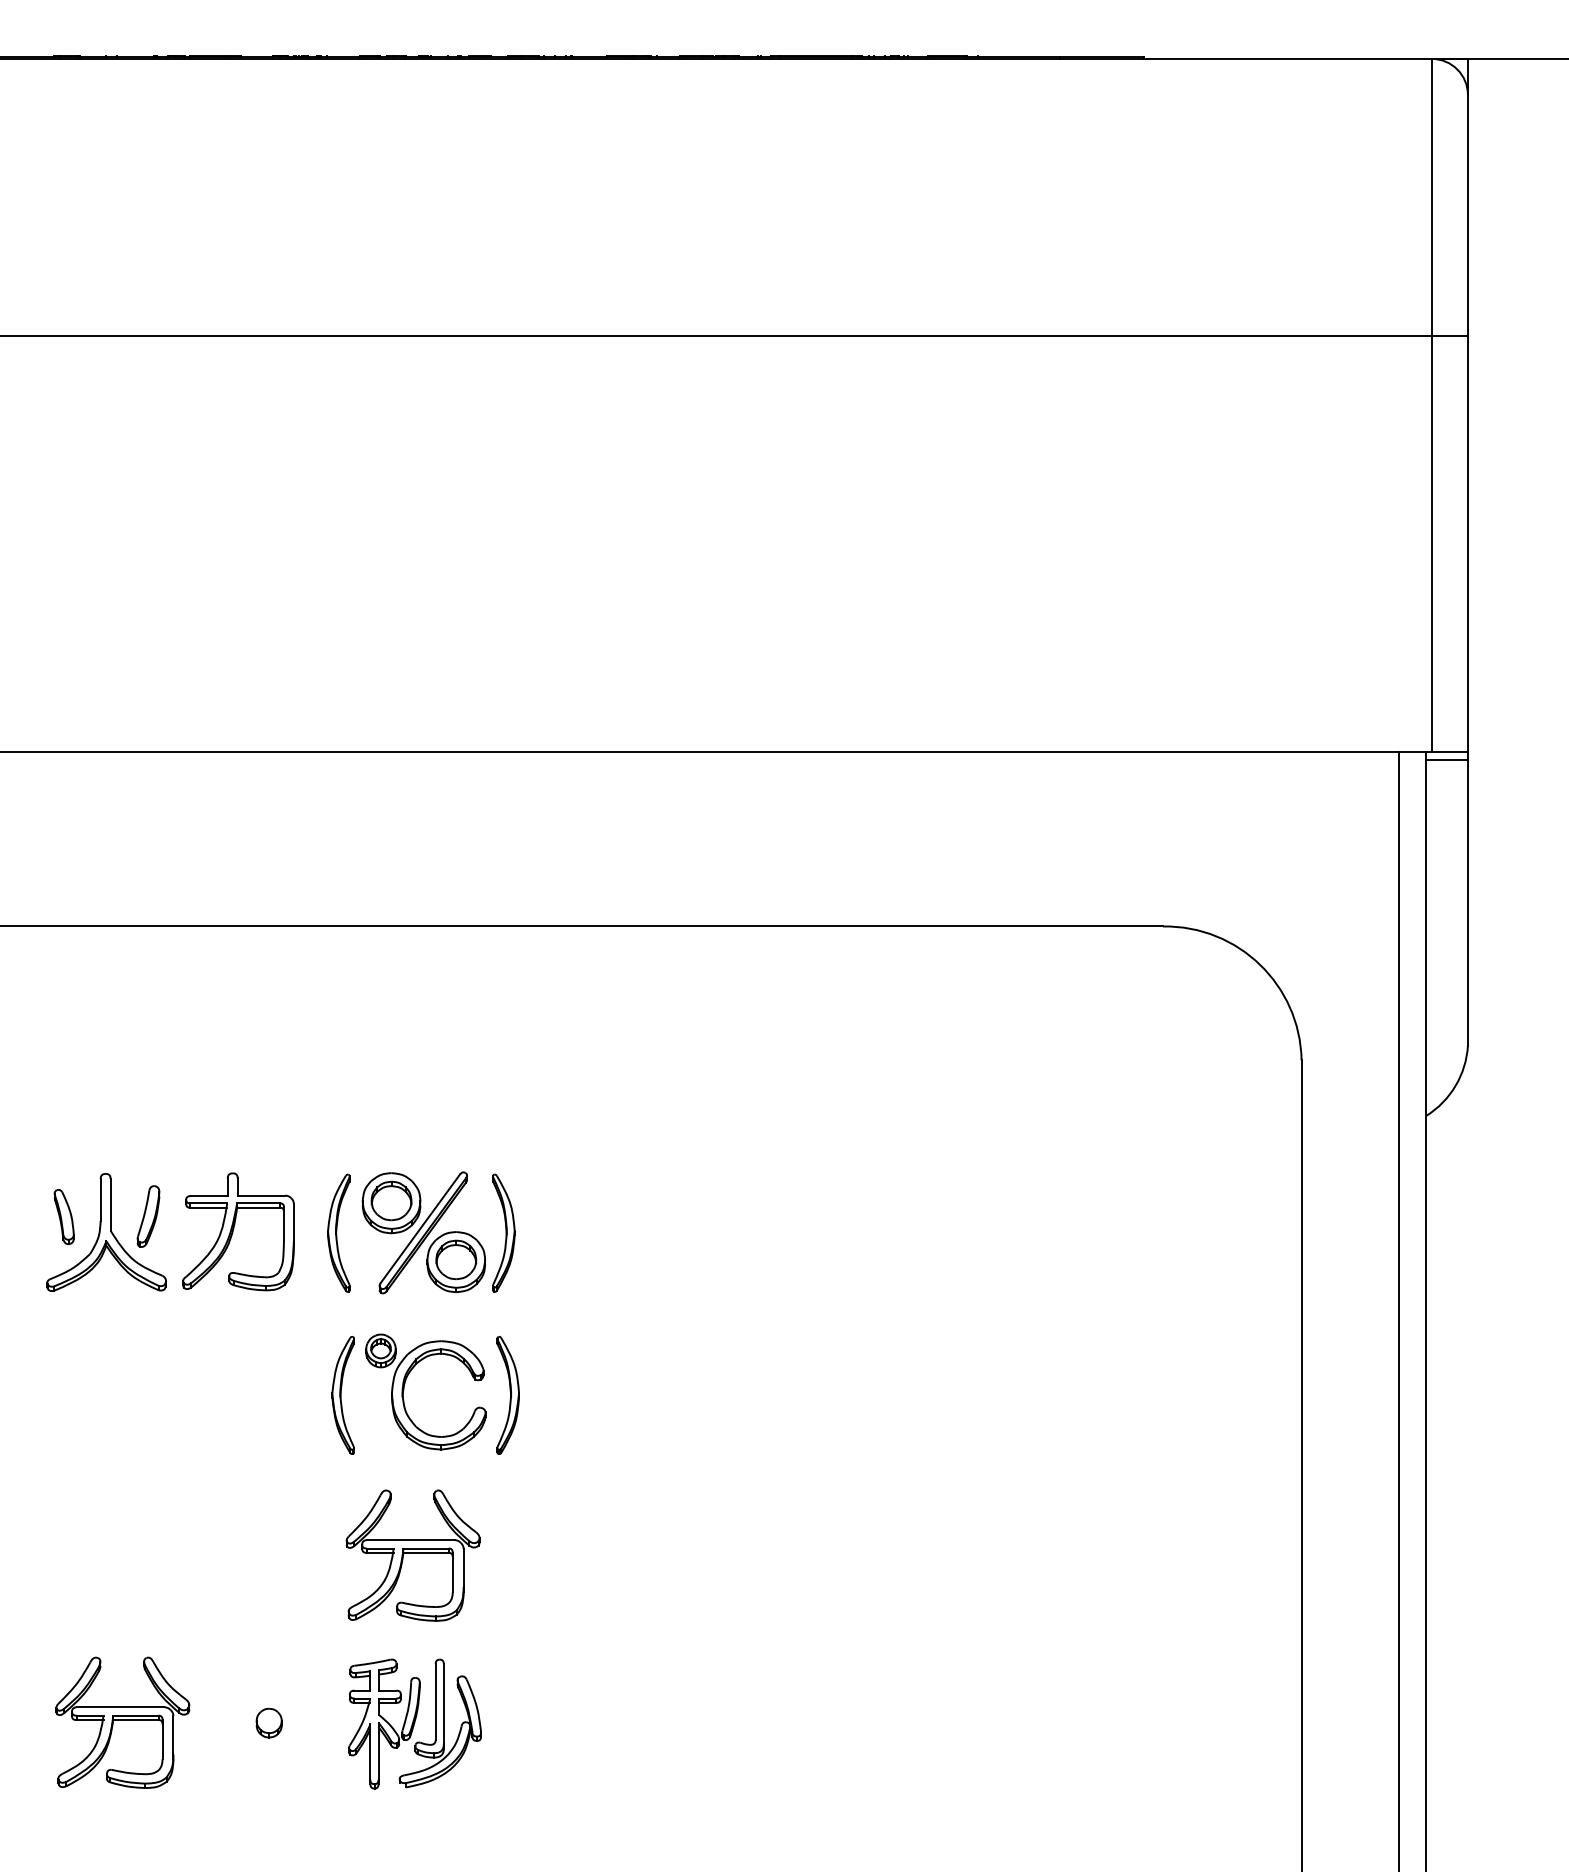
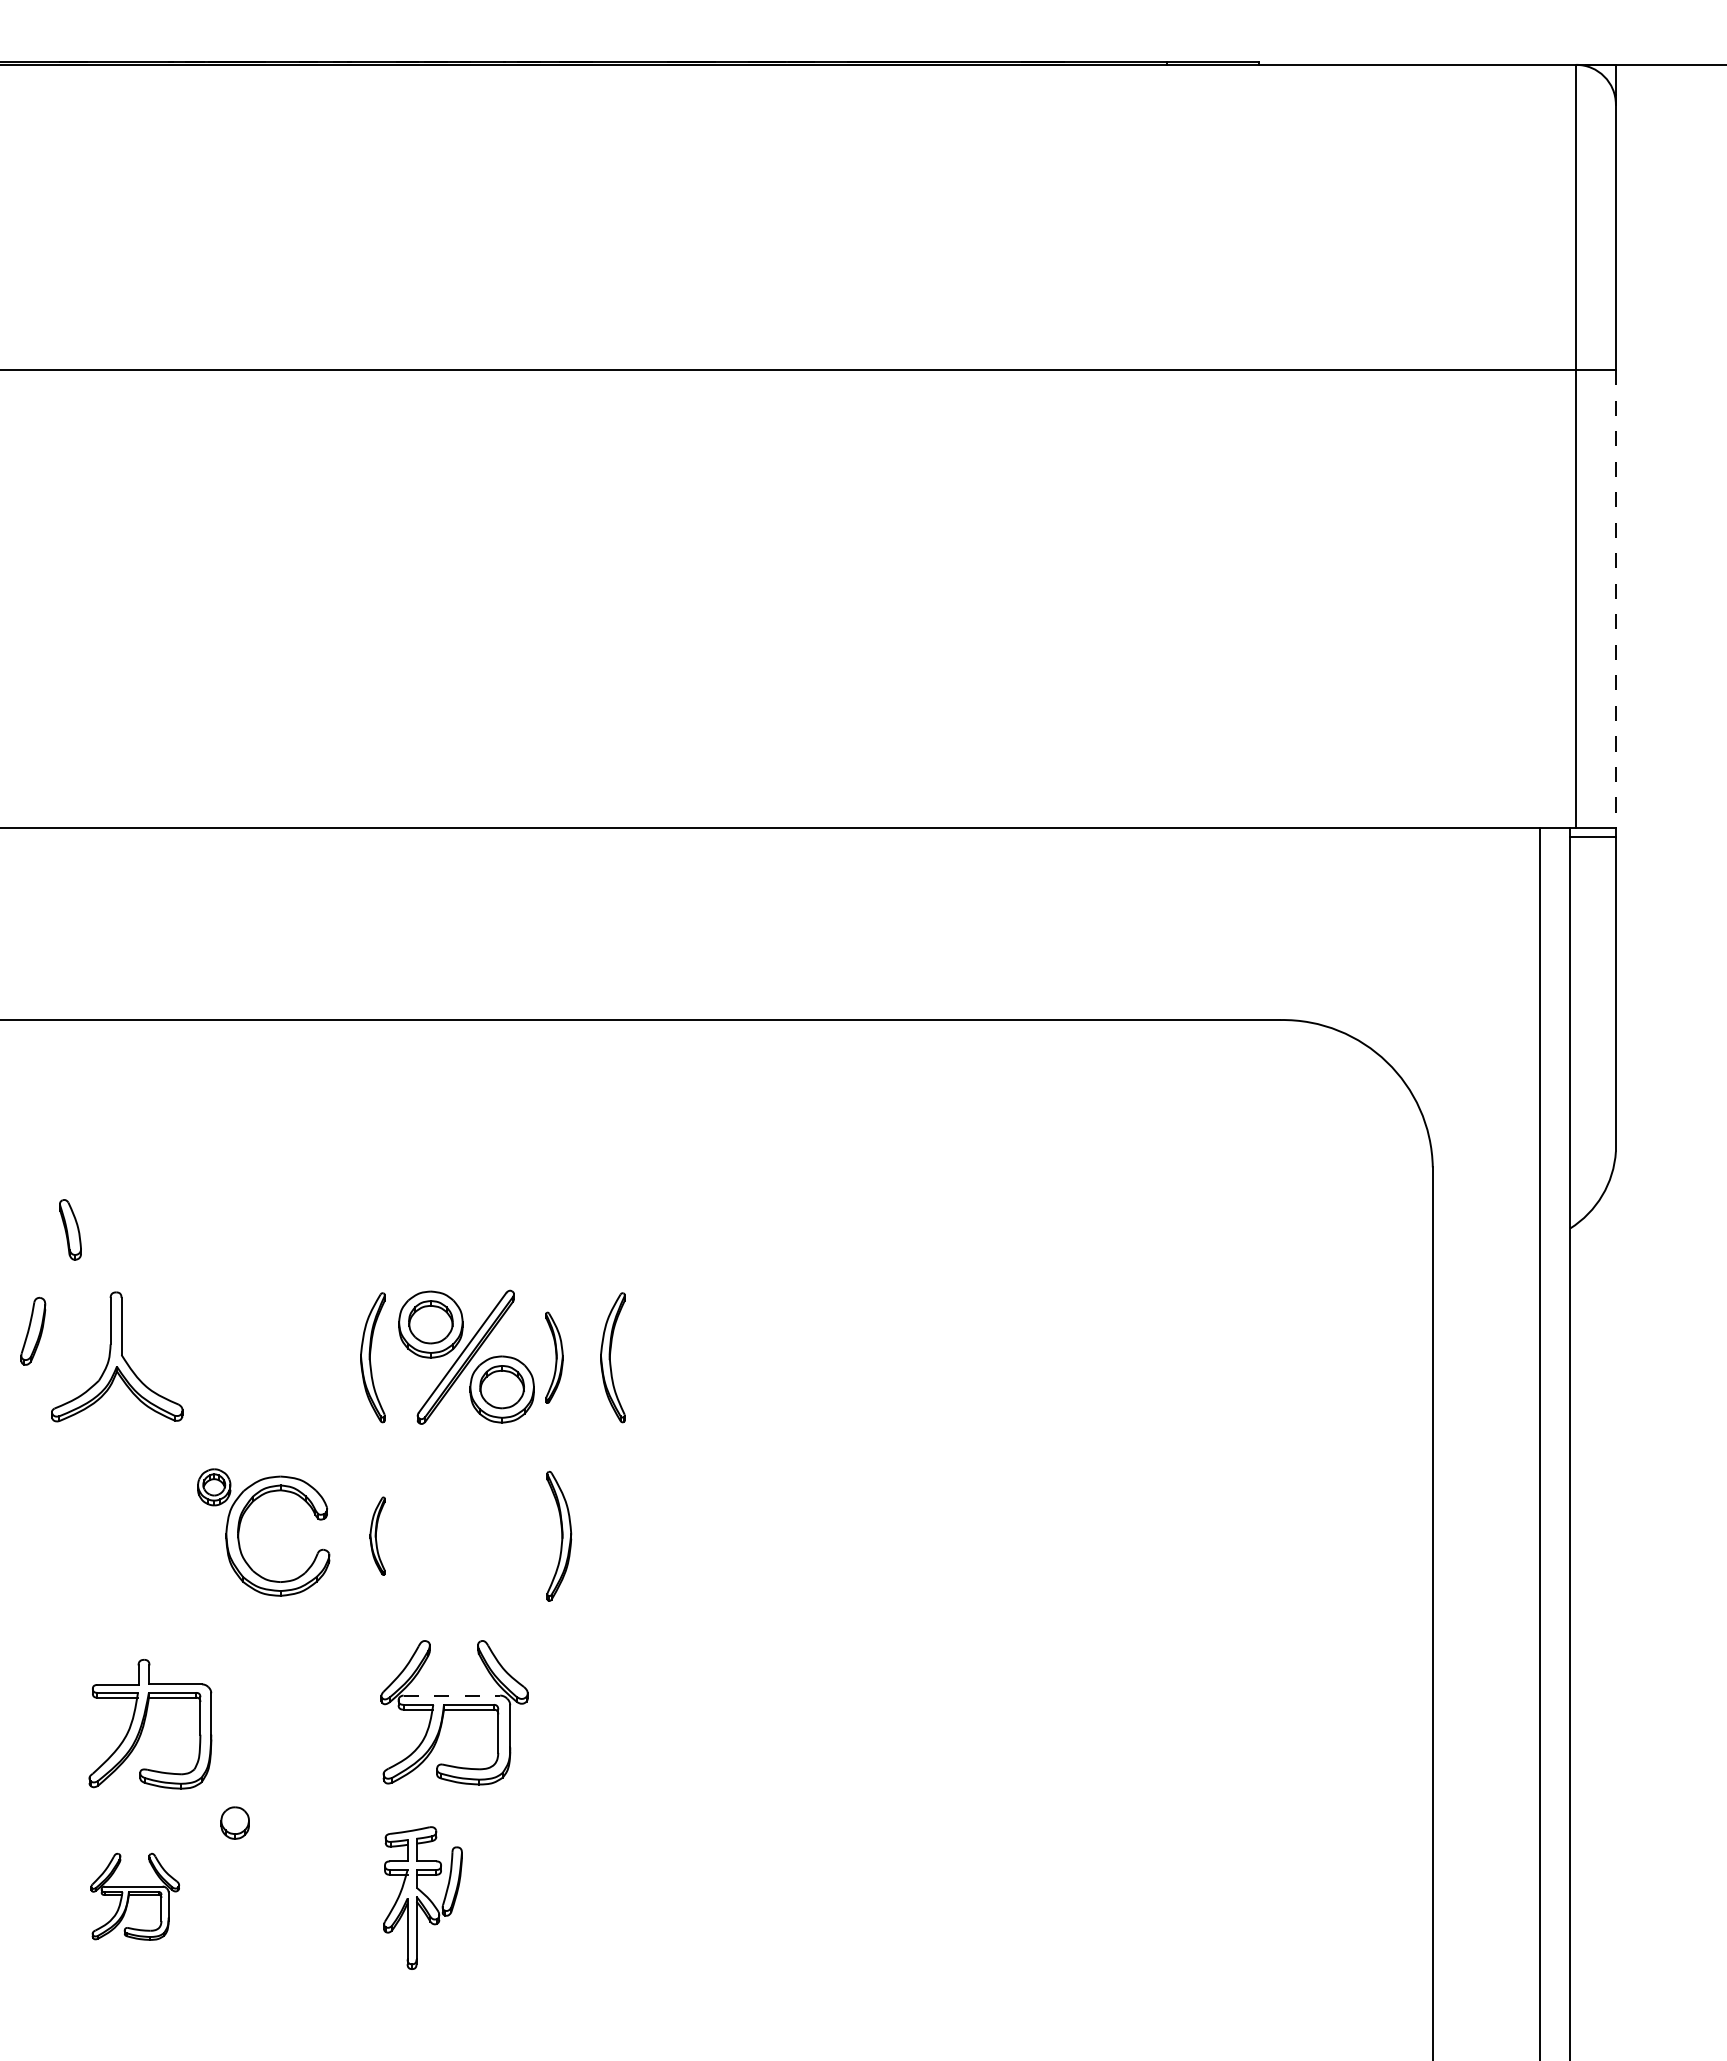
line: (1467, 543) -> (1615, 598), solid -> dashed
part: (148, 1215) -> (33, 1330), moved
part: (64, 1216) -> (70, 1229), moved
part: (238, 1232) -> (150, 1724), moved
part: (503, 1233) -> (554, 1357), size x0.7
part: (556, 1233) -> (612, 1357), added
part: (404, 1387) -> (240, 1527), moved
part: (343, 1394) -> (377, 1535), size x0.6
line: (411, 1540) -> (452, 1695), solid -> dashed
part: (123, 1722) -> (135, 1896), size x0.6
part: (268, 1722) -> (234, 1822), moved
part: (440, 1723) -> (484, 1897), removed

